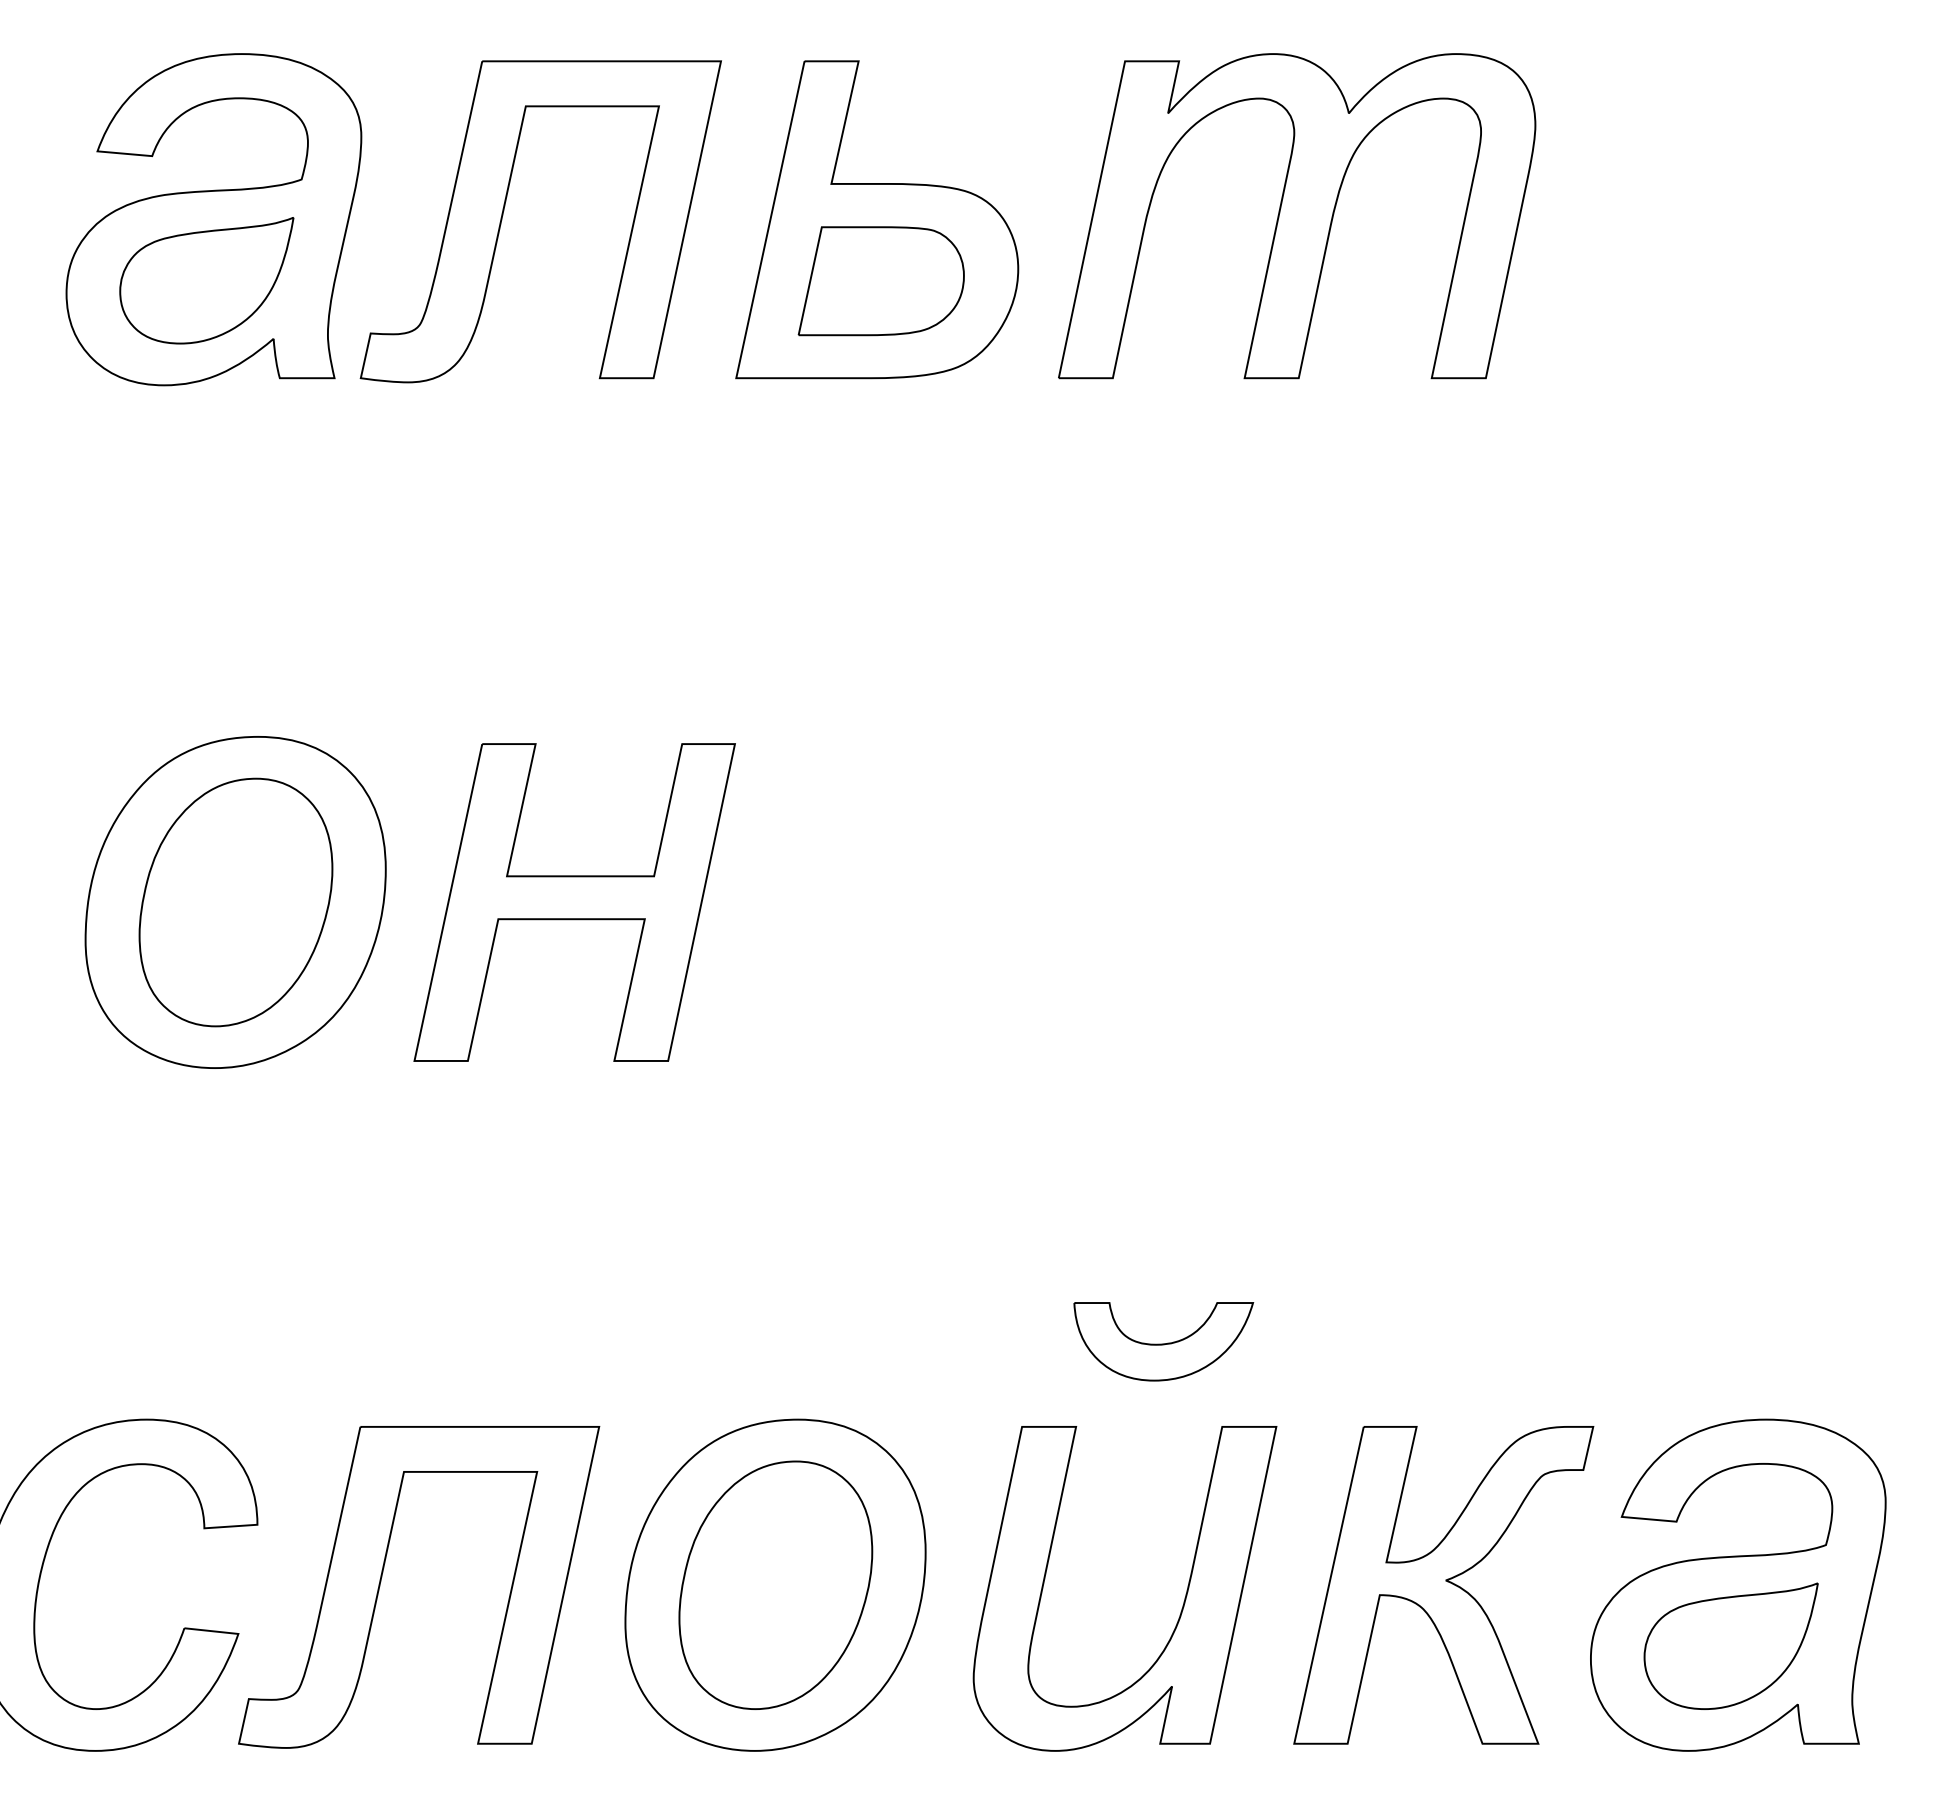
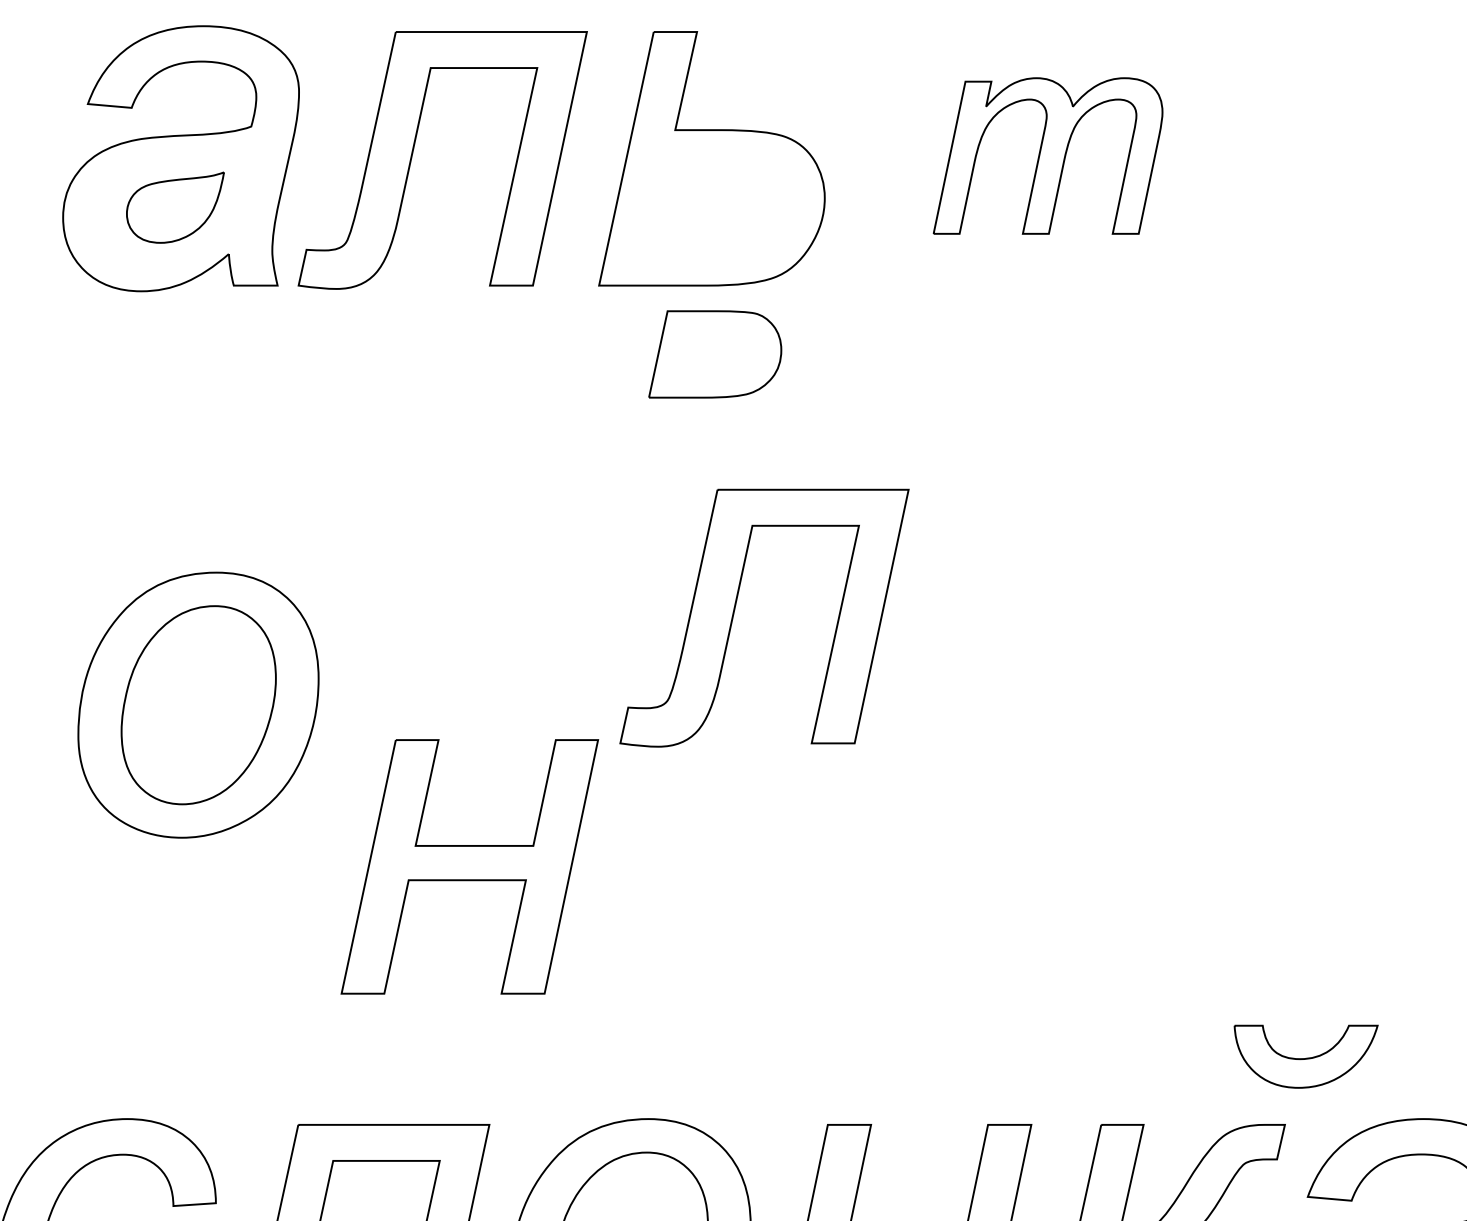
part: (1297, 216) -> (1048, 156), size x0.6
part: (206, 280) -> (175, 207), size x0.7
part: (880, 281) -> (714, 354), moved
part: (905, 787) -> (734, 613), added
part: (574, 902) -> (469, 866), moved
part: (1163, 1341) -> (1305, 1056), moved

